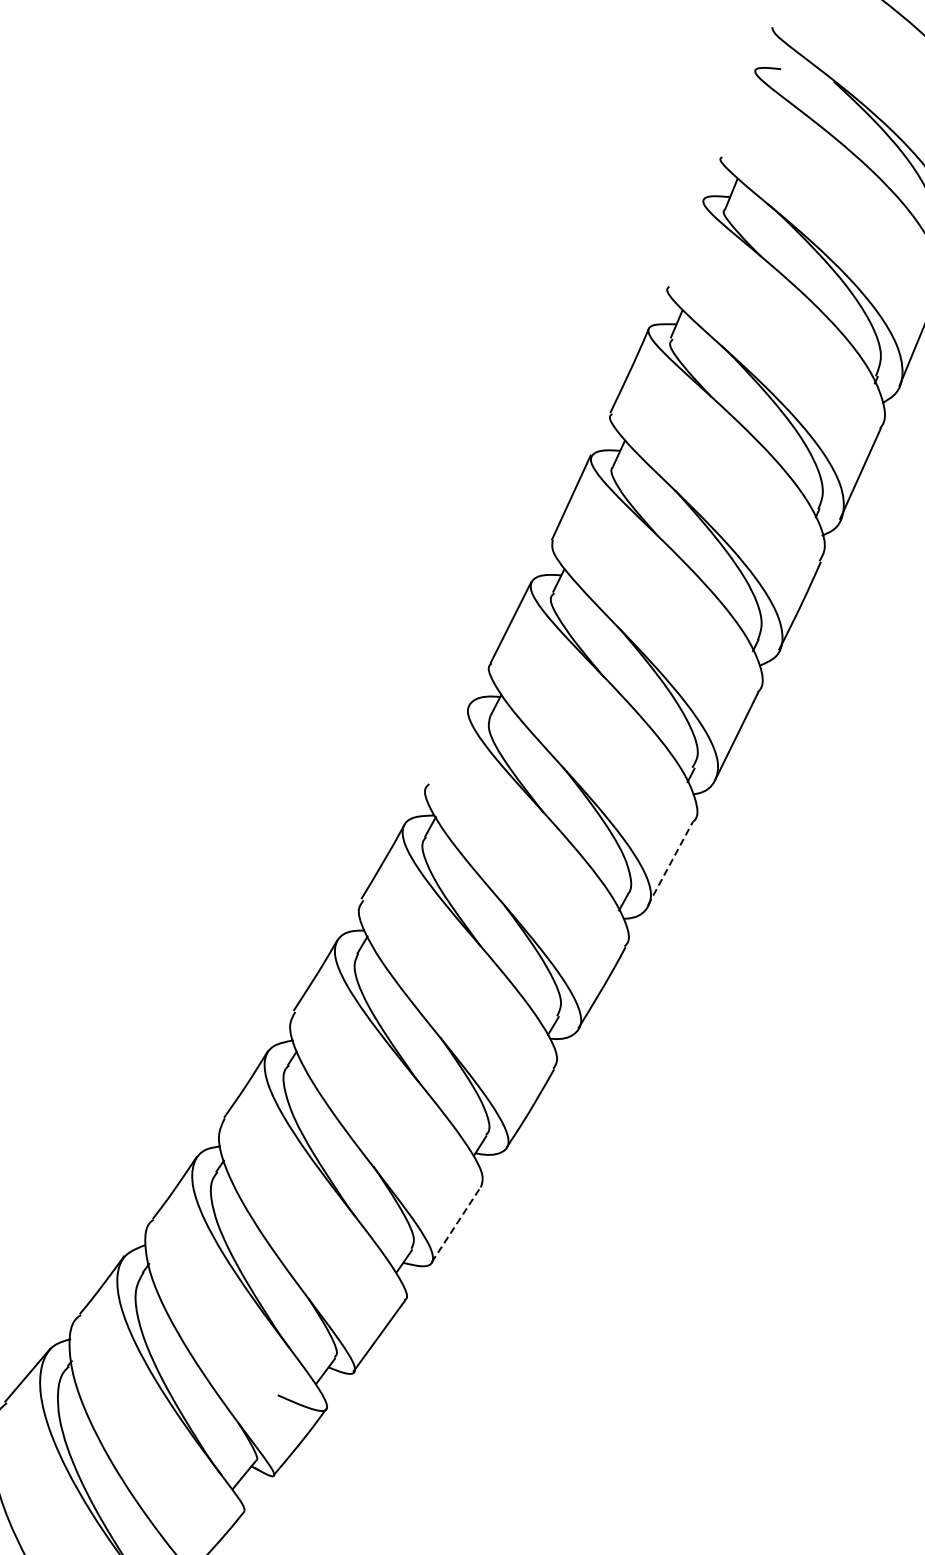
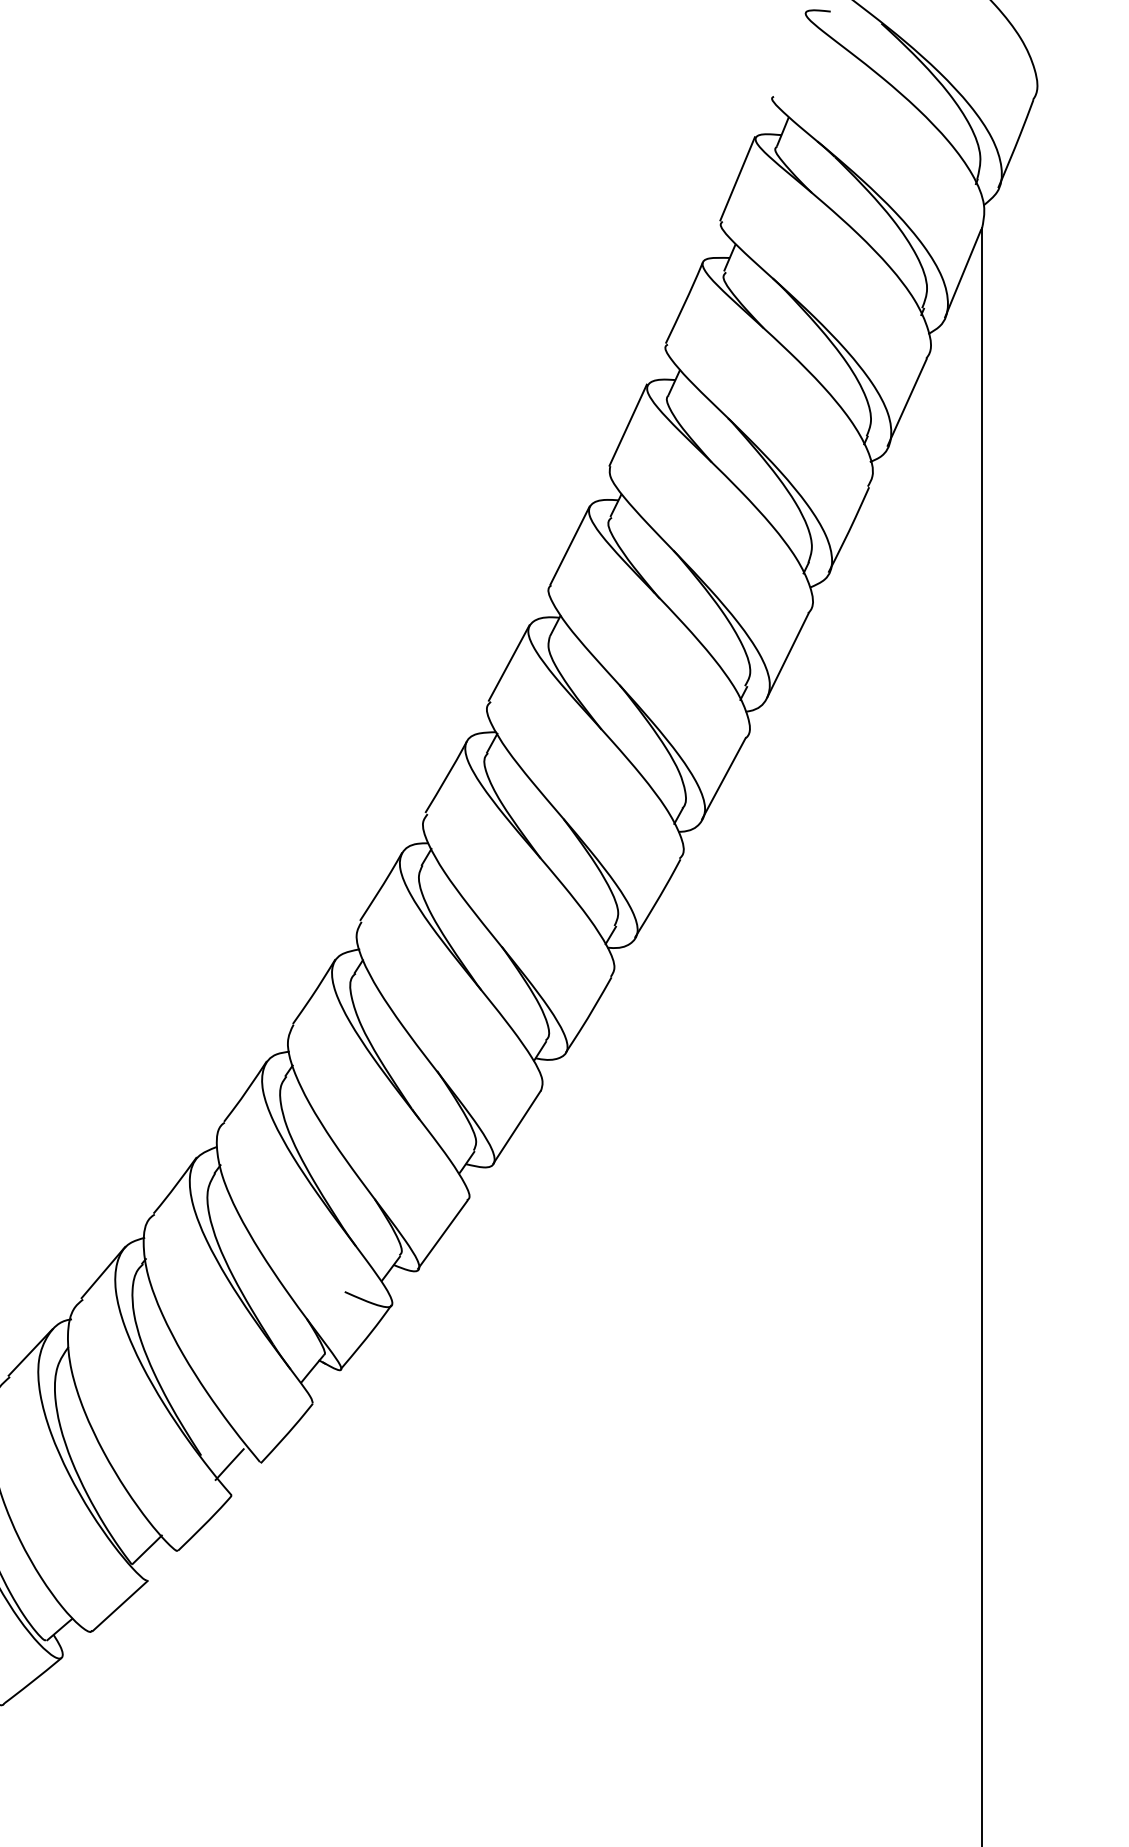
line: (684, 242) -> (737, 178), added
line: (447, 743) -> (508, 662), added
line: (671, 863) -> (724, 778), dashed -> solid
line: (456, 1223) -> (517, 1126), dashed -> solid

